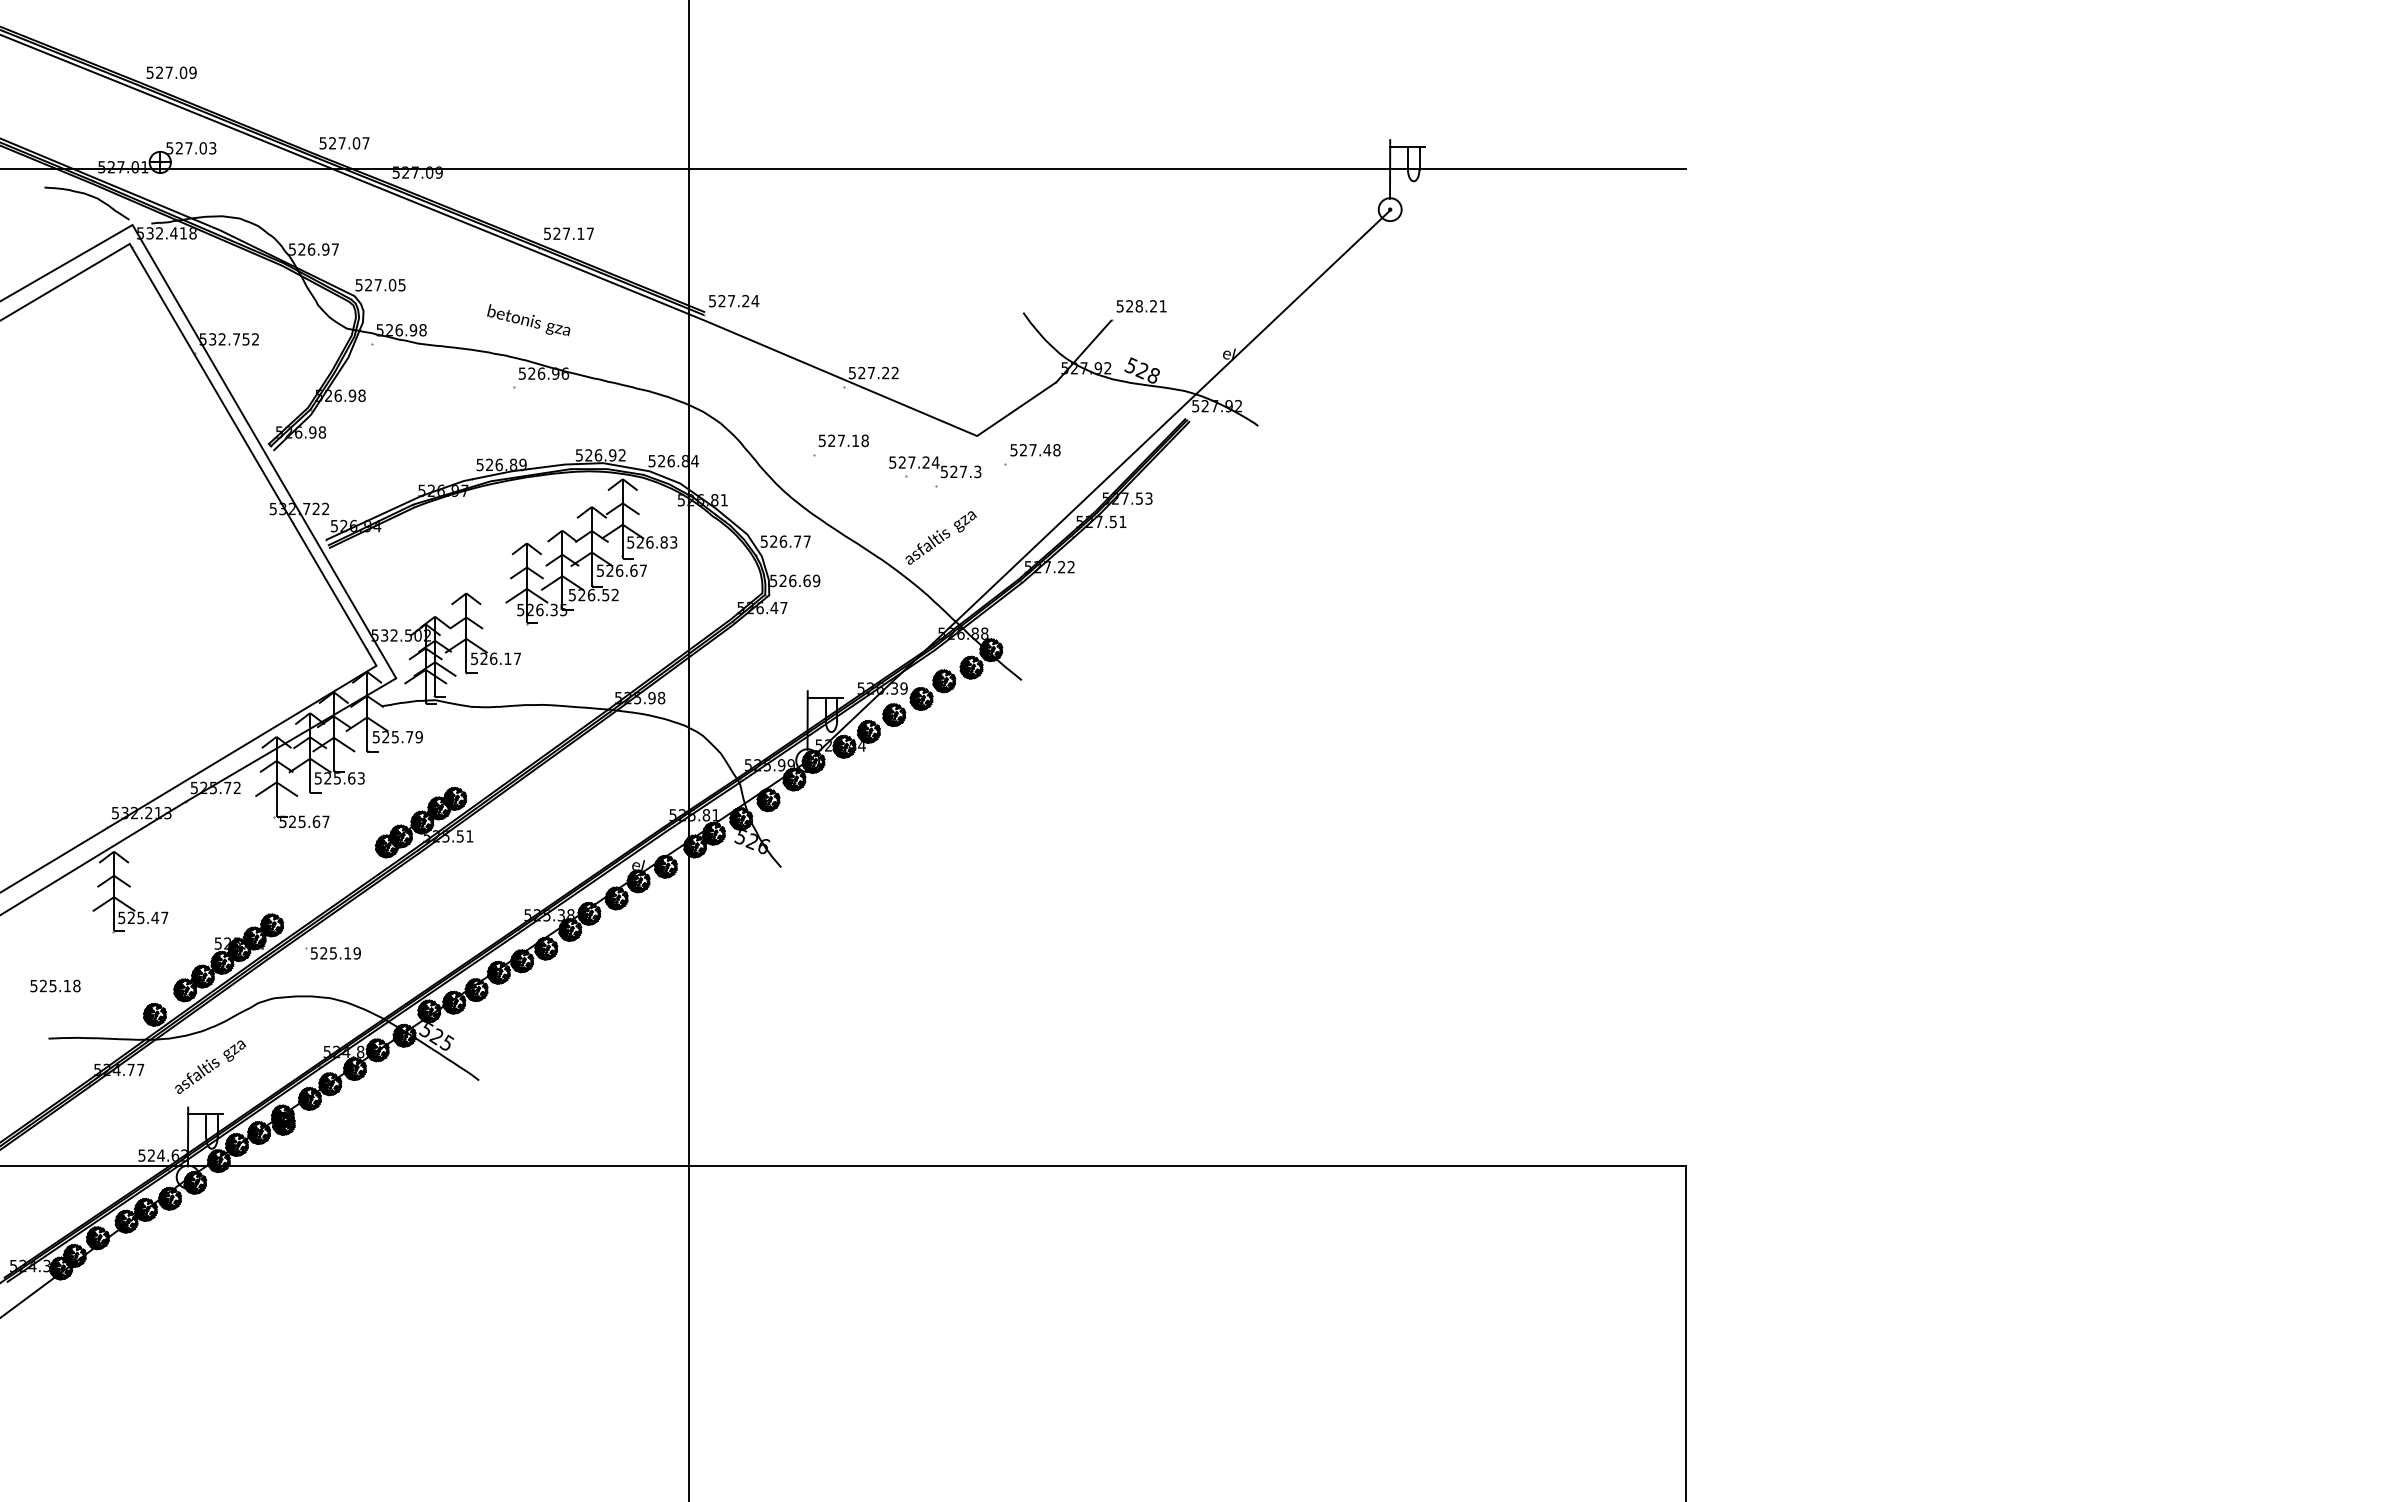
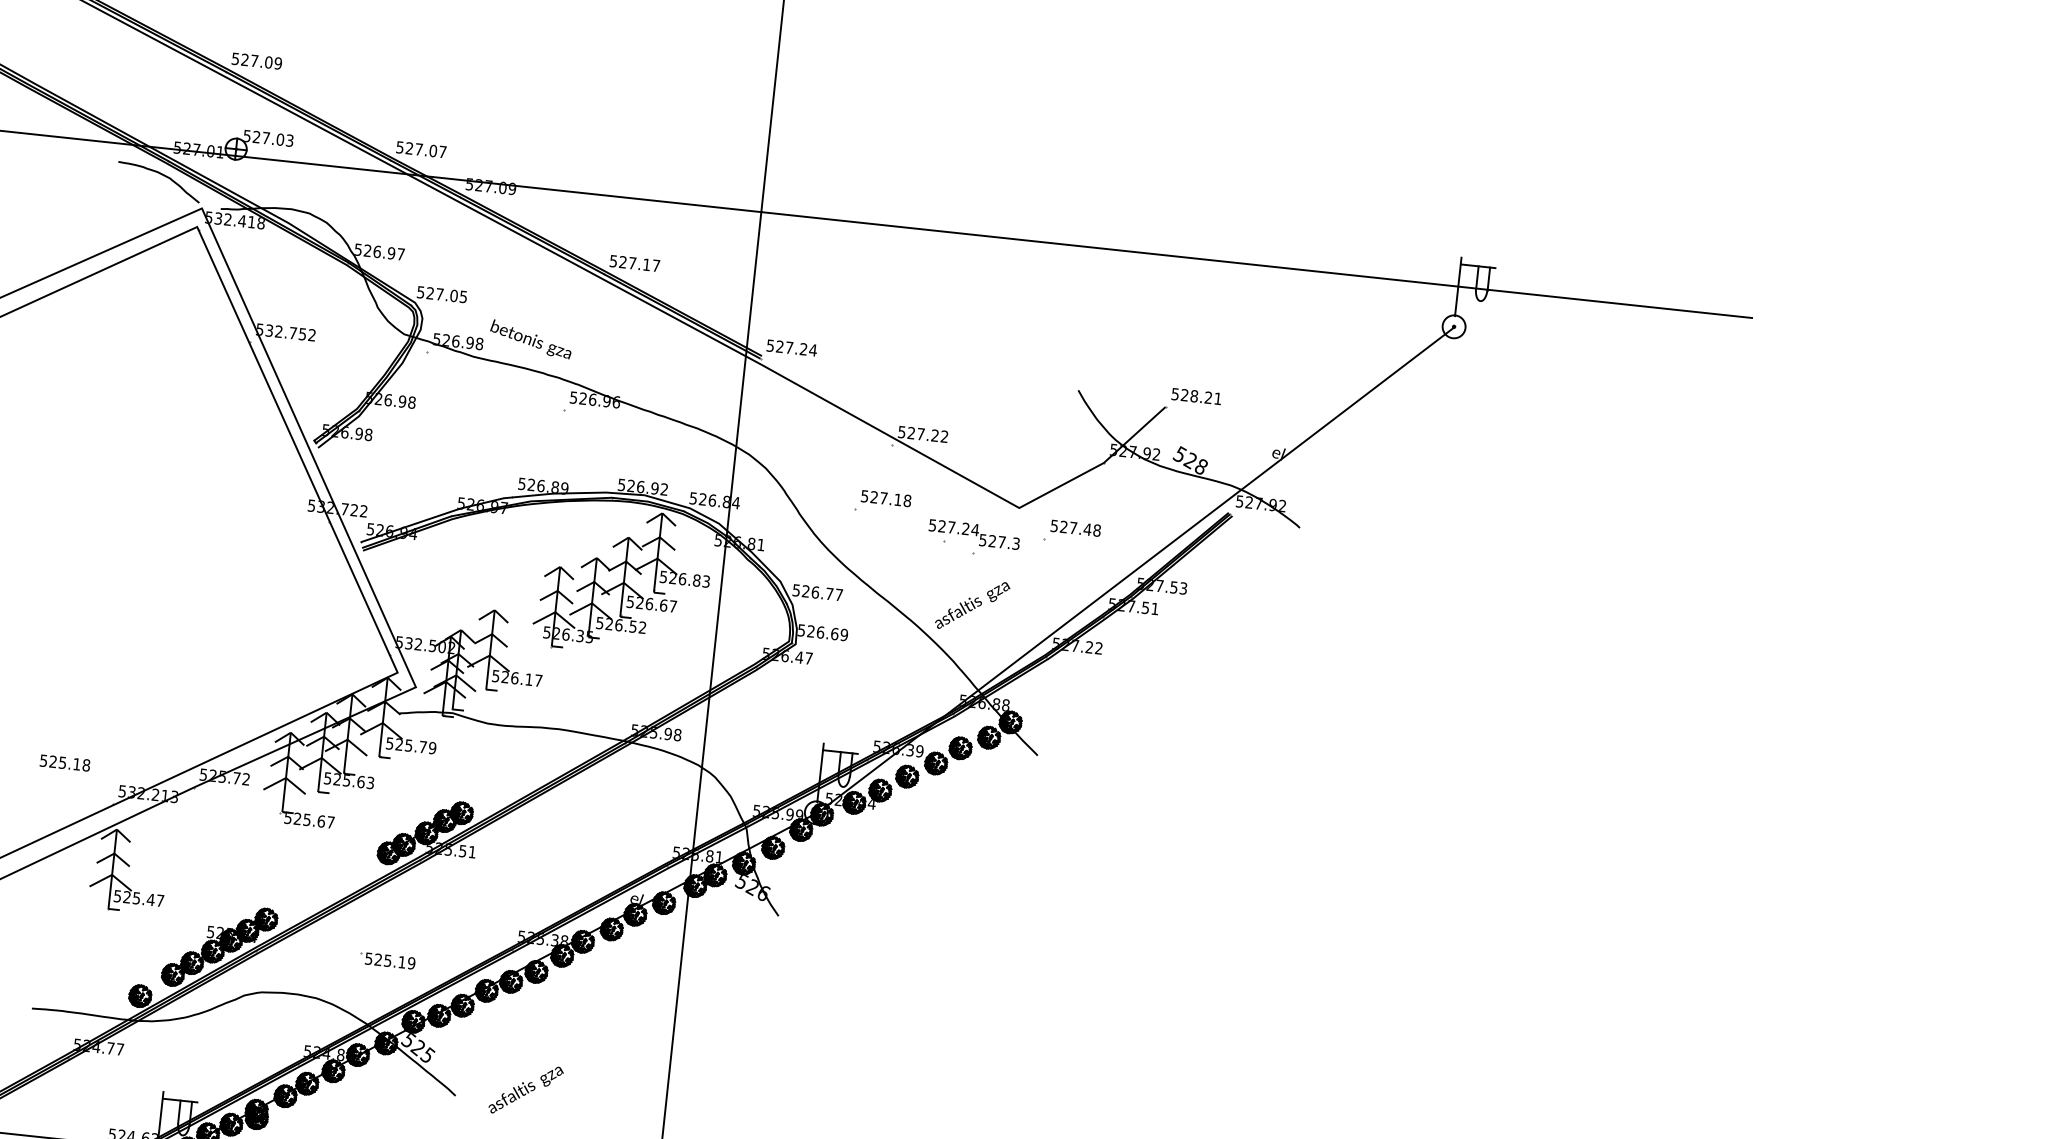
text: (528, 320) -> (530, 339), moved
part: (332, 953) -> (386, 960), moved
text: (55, 985) -> (65, 762), moved
text: (210, 1066) -> (526, 1089), moved

